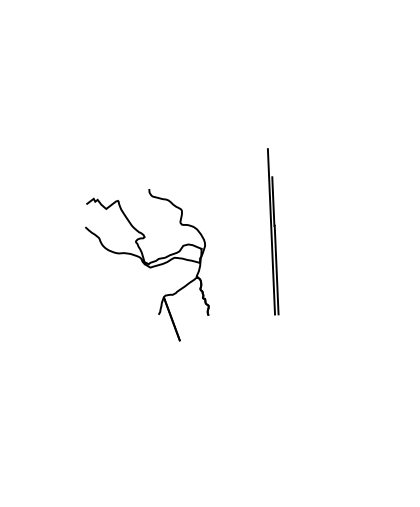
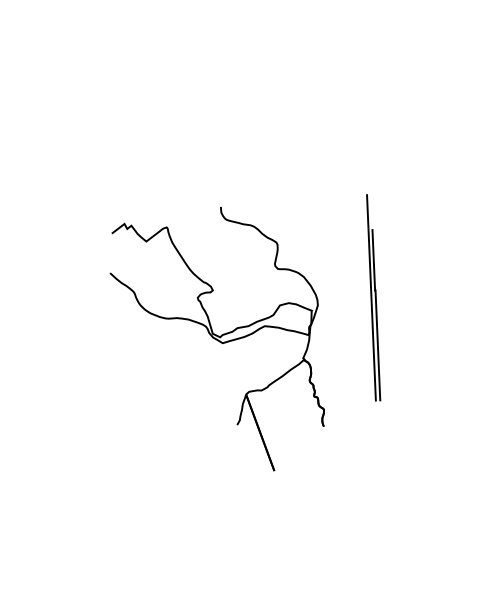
part: (147, 265) -> (217, 339), size x1.4

